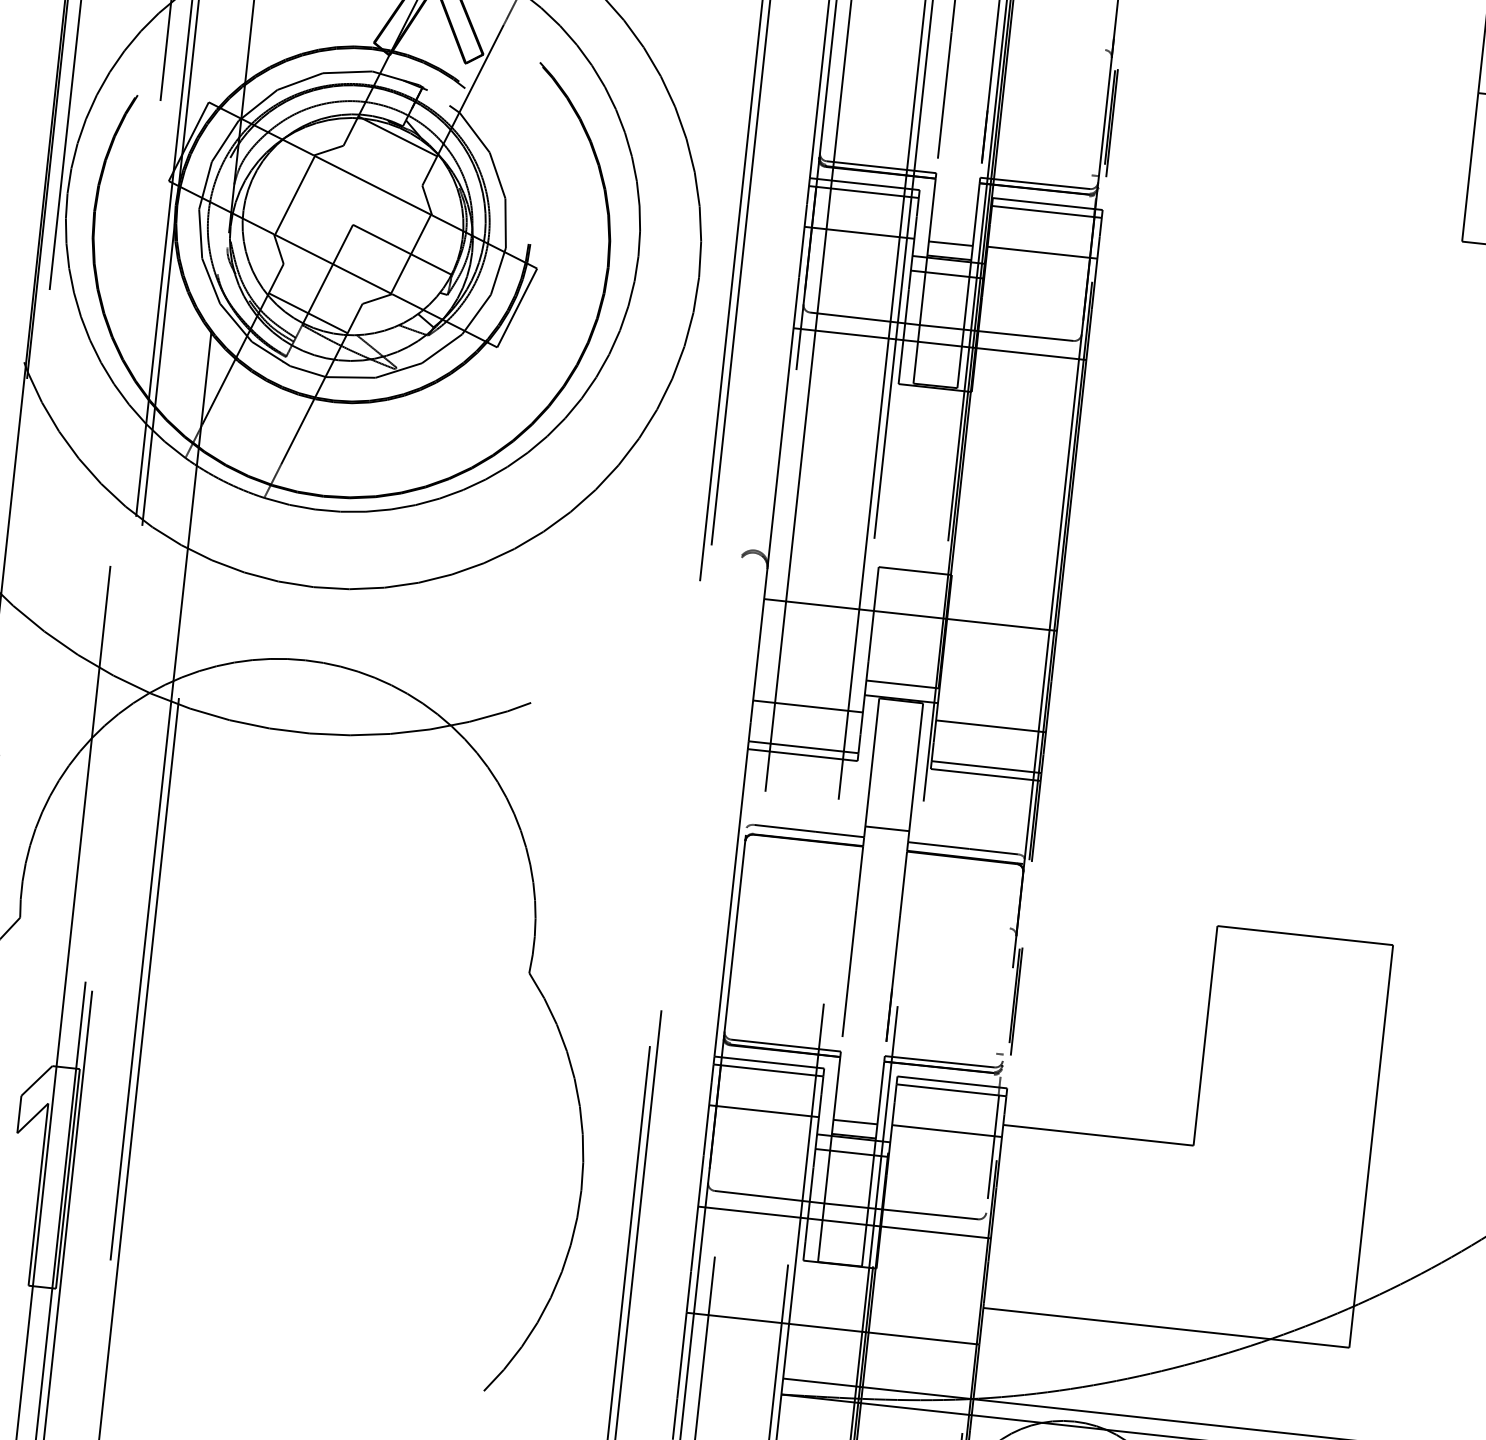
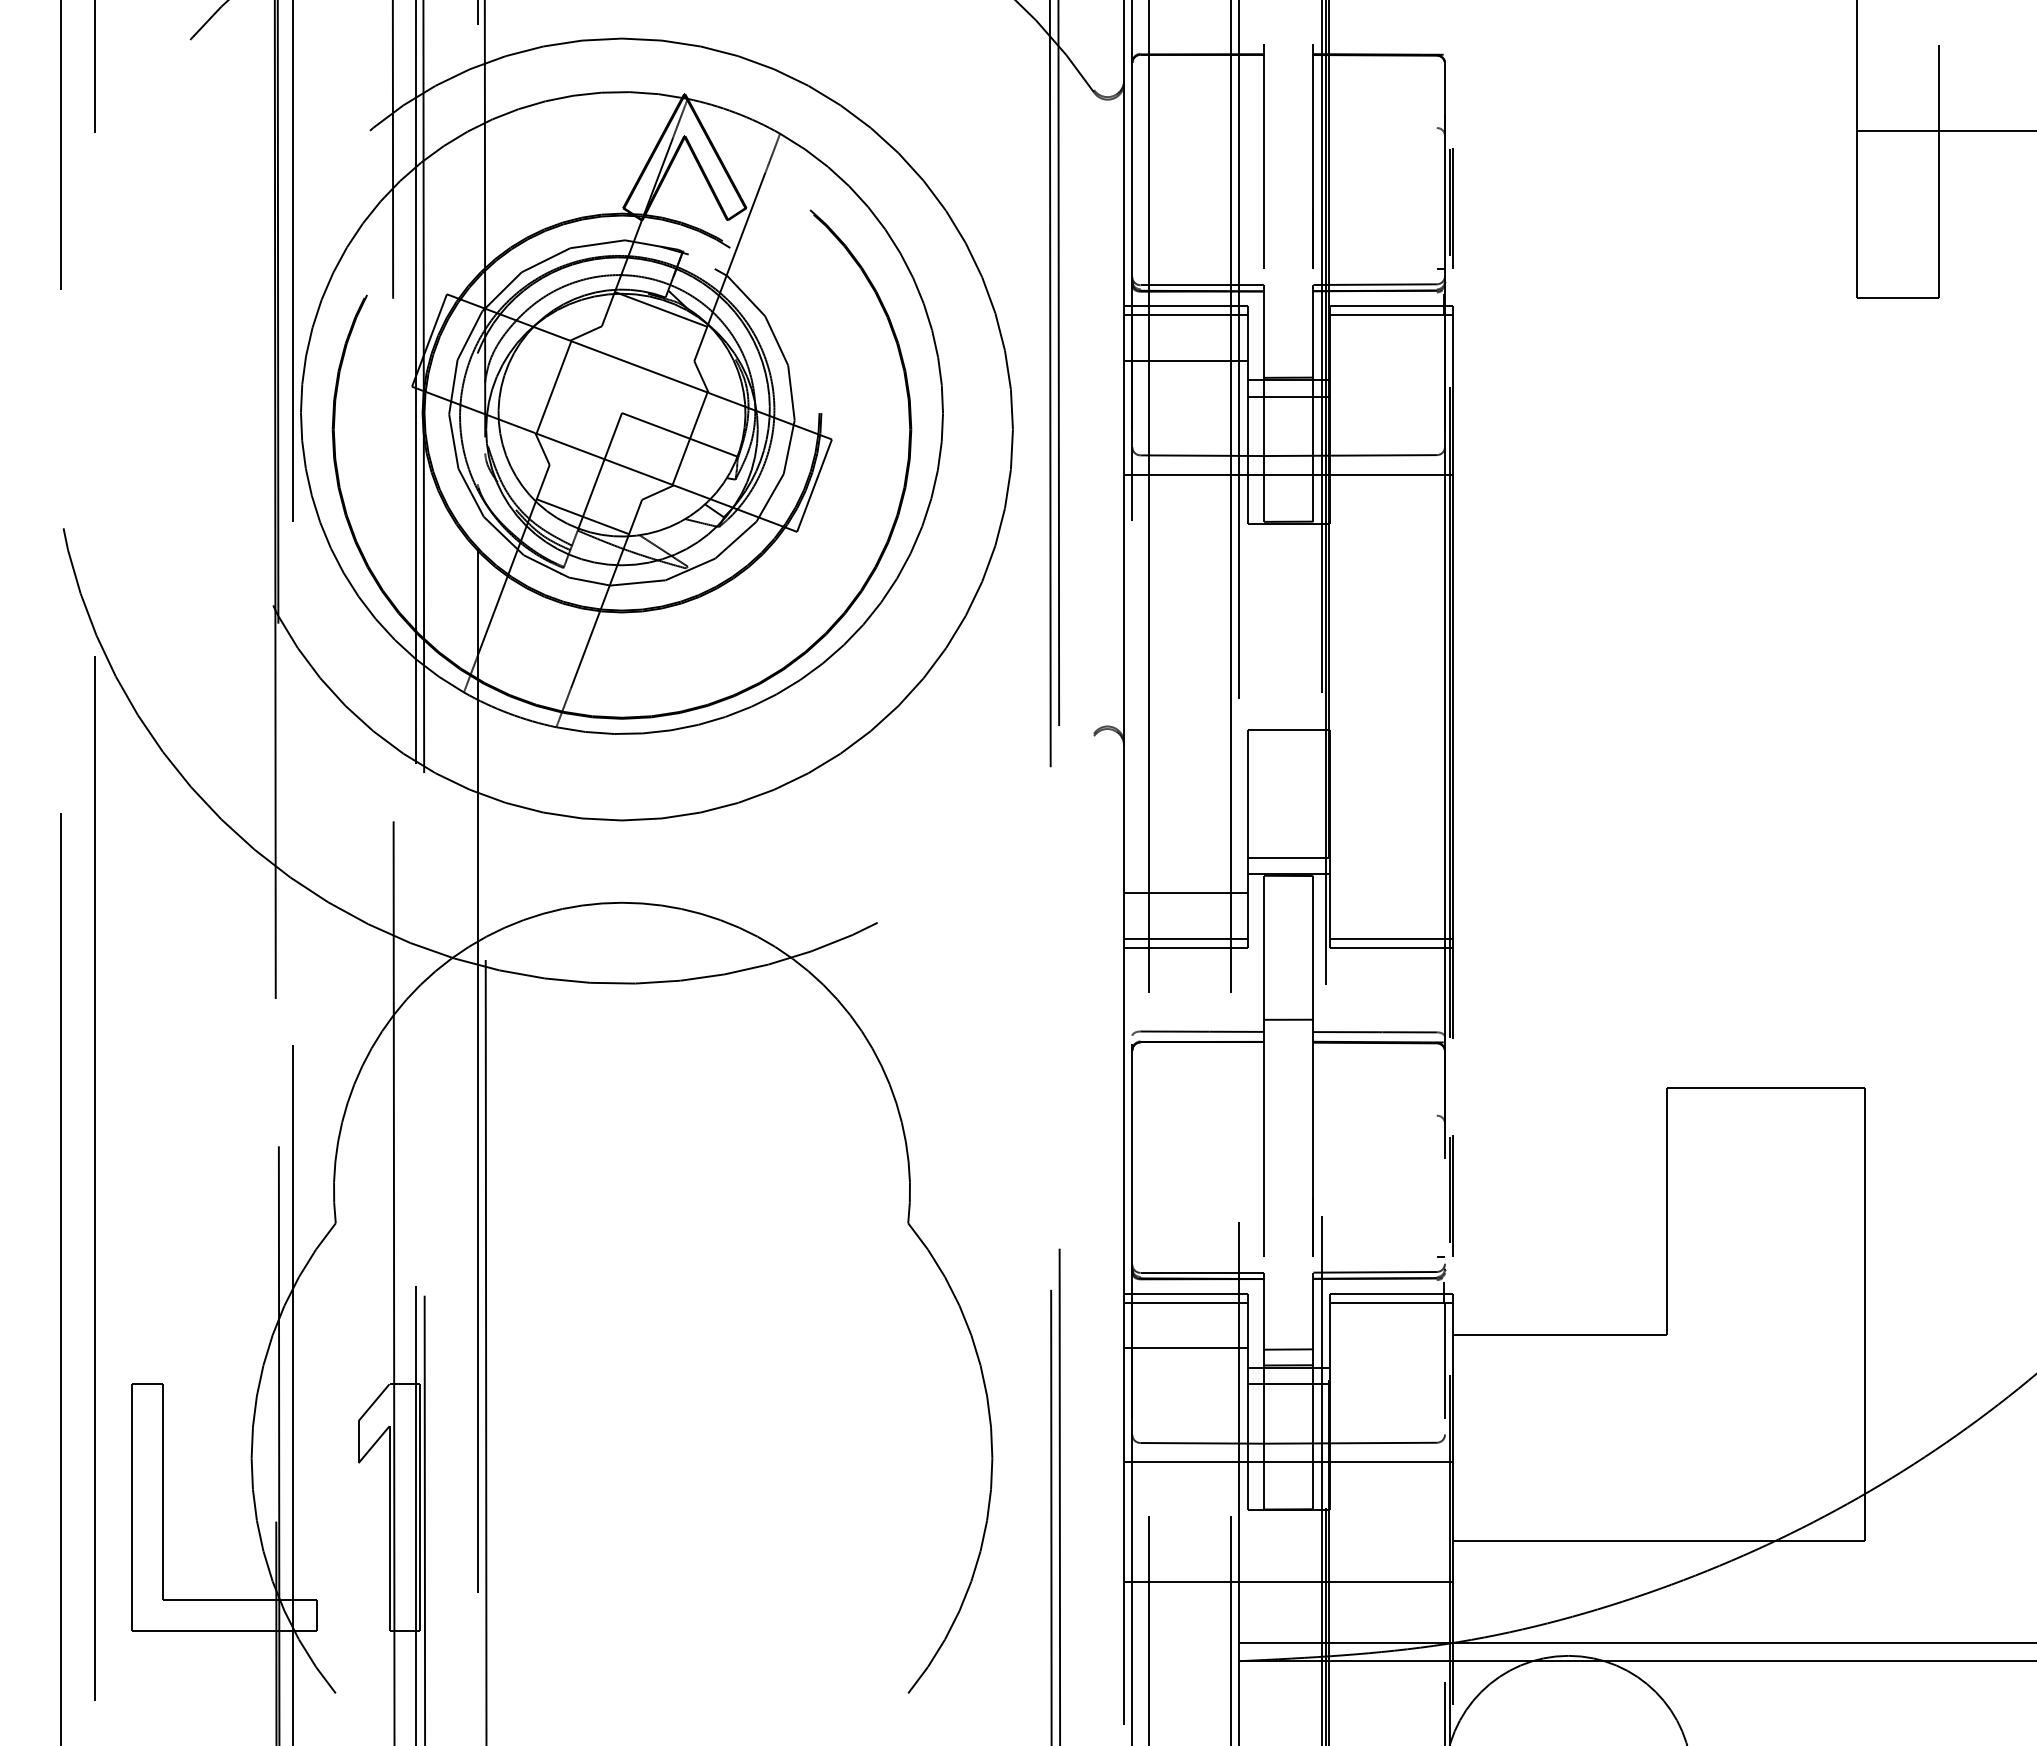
line: (950, 243) -> (1288, 361), removed
line: (1042, 252) -> (1391, 360), removed
line: (910, 615) -> (1288, 779), removed
line: (990, 726) -> (1391, 893), removed
line: (947, 1131) -> (1391, 1348), removed

